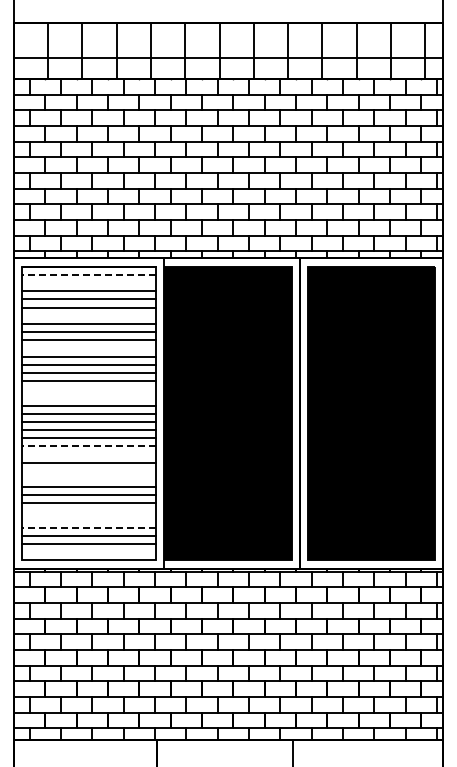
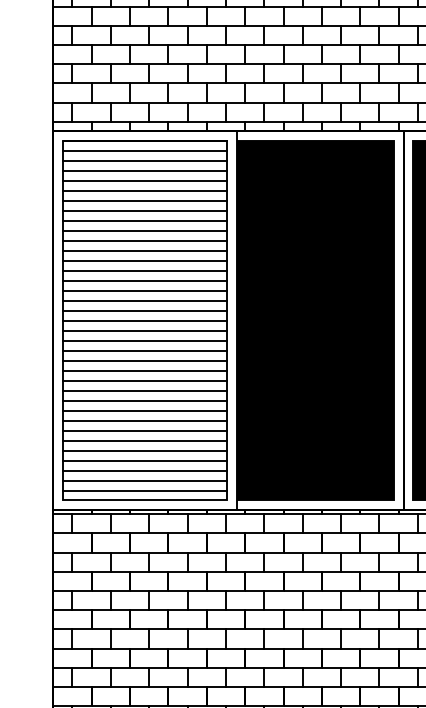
line: (88, 274) -> (144, 150), dashed -> solid
line: (88, 283) -> (144, 161), added
line: (88, 315) -> (144, 200), added
line: (88, 348) -> (144, 240), added
line: (88, 389) -> (144, 291), added
line: (88, 397) -> (144, 300), added
line: (88, 446) -> (144, 360), dashed -> solid
line: (88, 454) -> (144, 370), added
line: (88, 470) -> (144, 390), added
line: (88, 478) -> (144, 400), added
line: (88, 511) -> (144, 440), added
line: (88, 519) -> (144, 450), added
line: (88, 527) -> (144, 460), dashed -> solid
line: (88, 552) -> (144, 490), added

